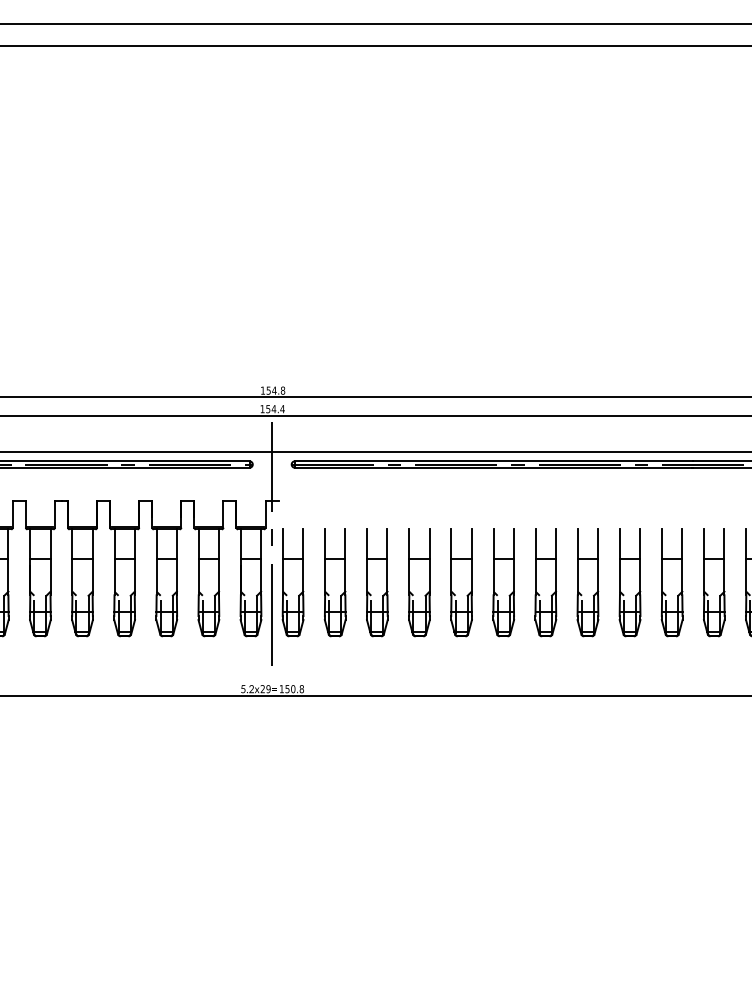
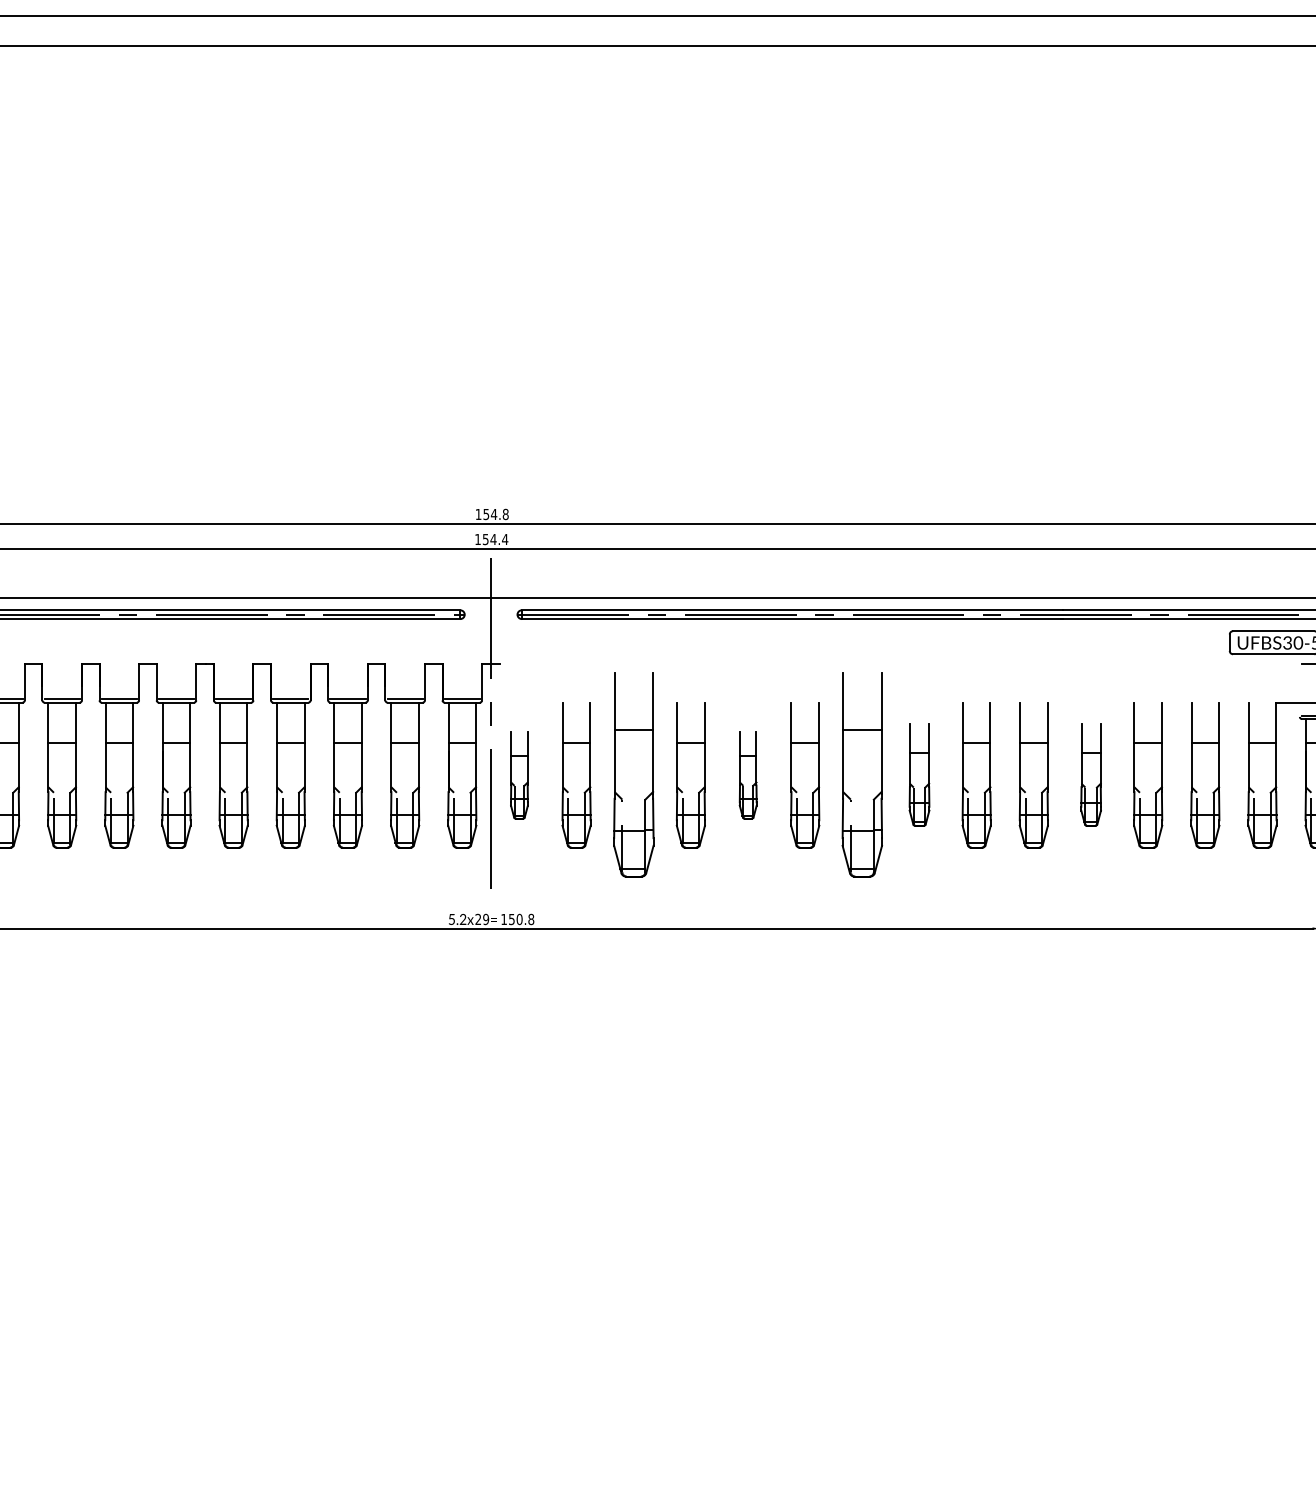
part: (293, 583) -> (519, 775), size x0.6
part: (377, 583) -> (633, 775), size x1.4
part: (461, 583) -> (748, 775), size x0.6
part: (545, 583) -> (862, 775), size x1.4
part: (587, 583) -> (919, 775), size x0.7
part: (714, 583) -> (1091, 775), size x0.7

